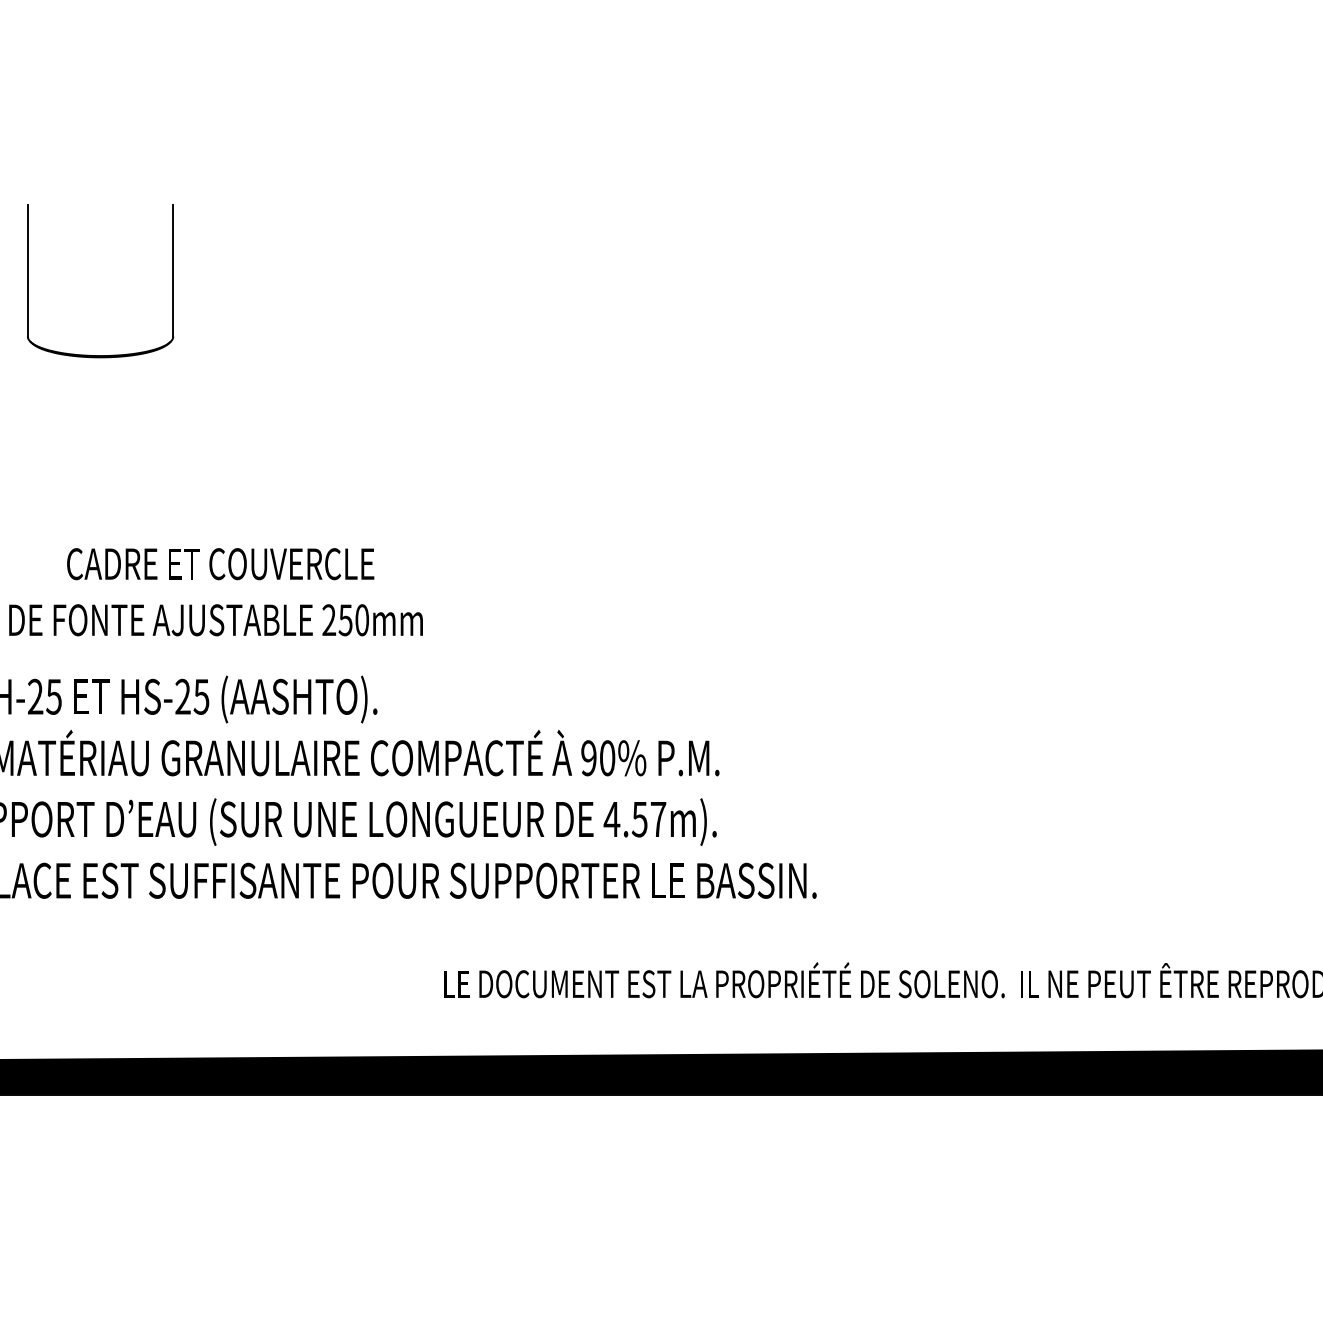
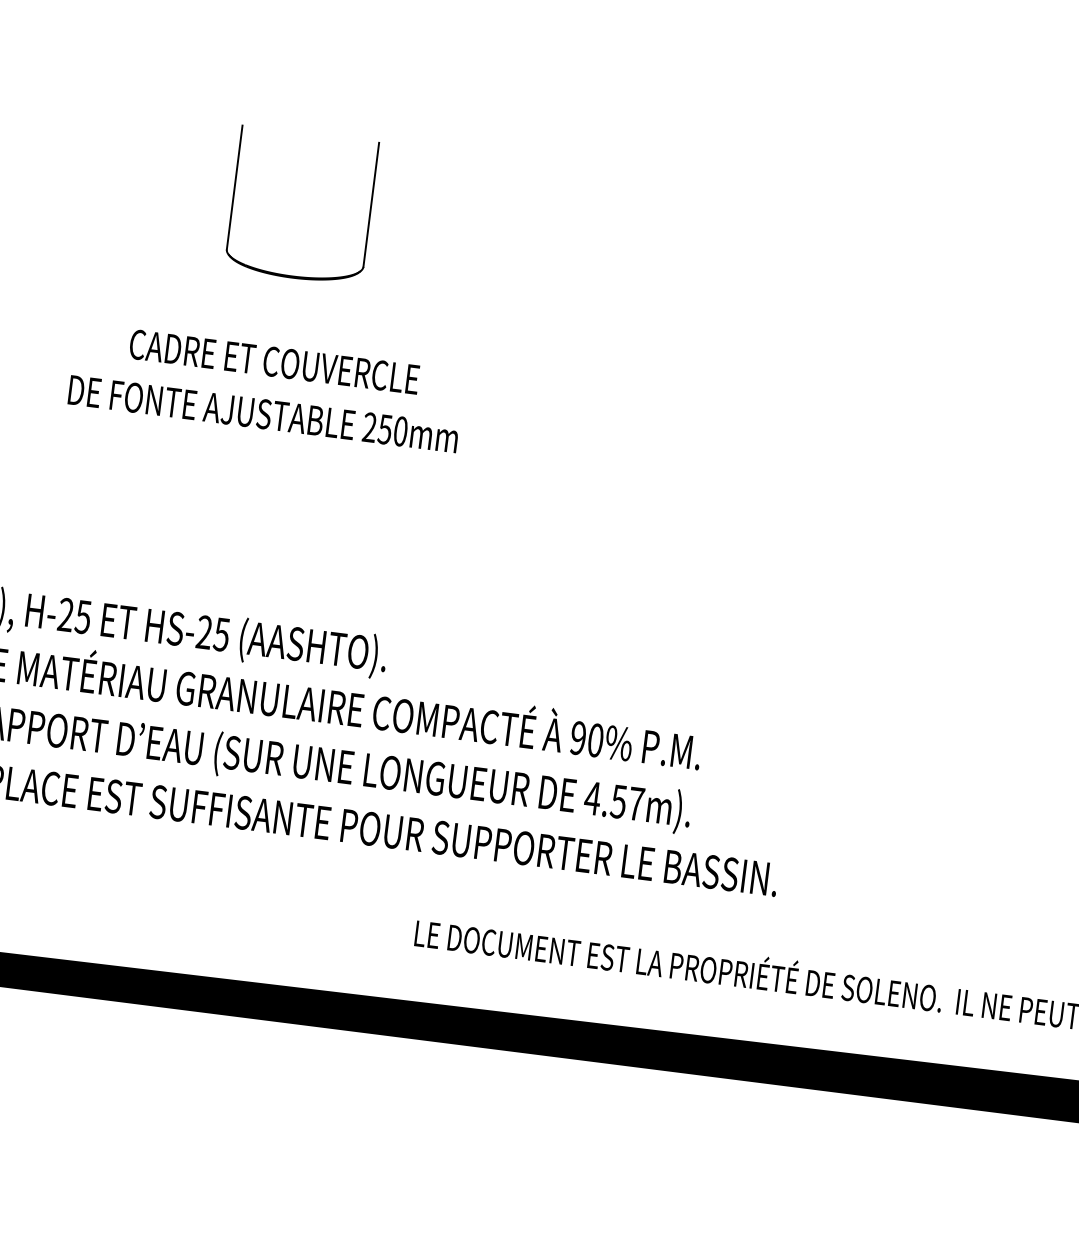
part: (28, 281) -> (234, 197), moved
text: (215, 592) -> (266, 388), moved

